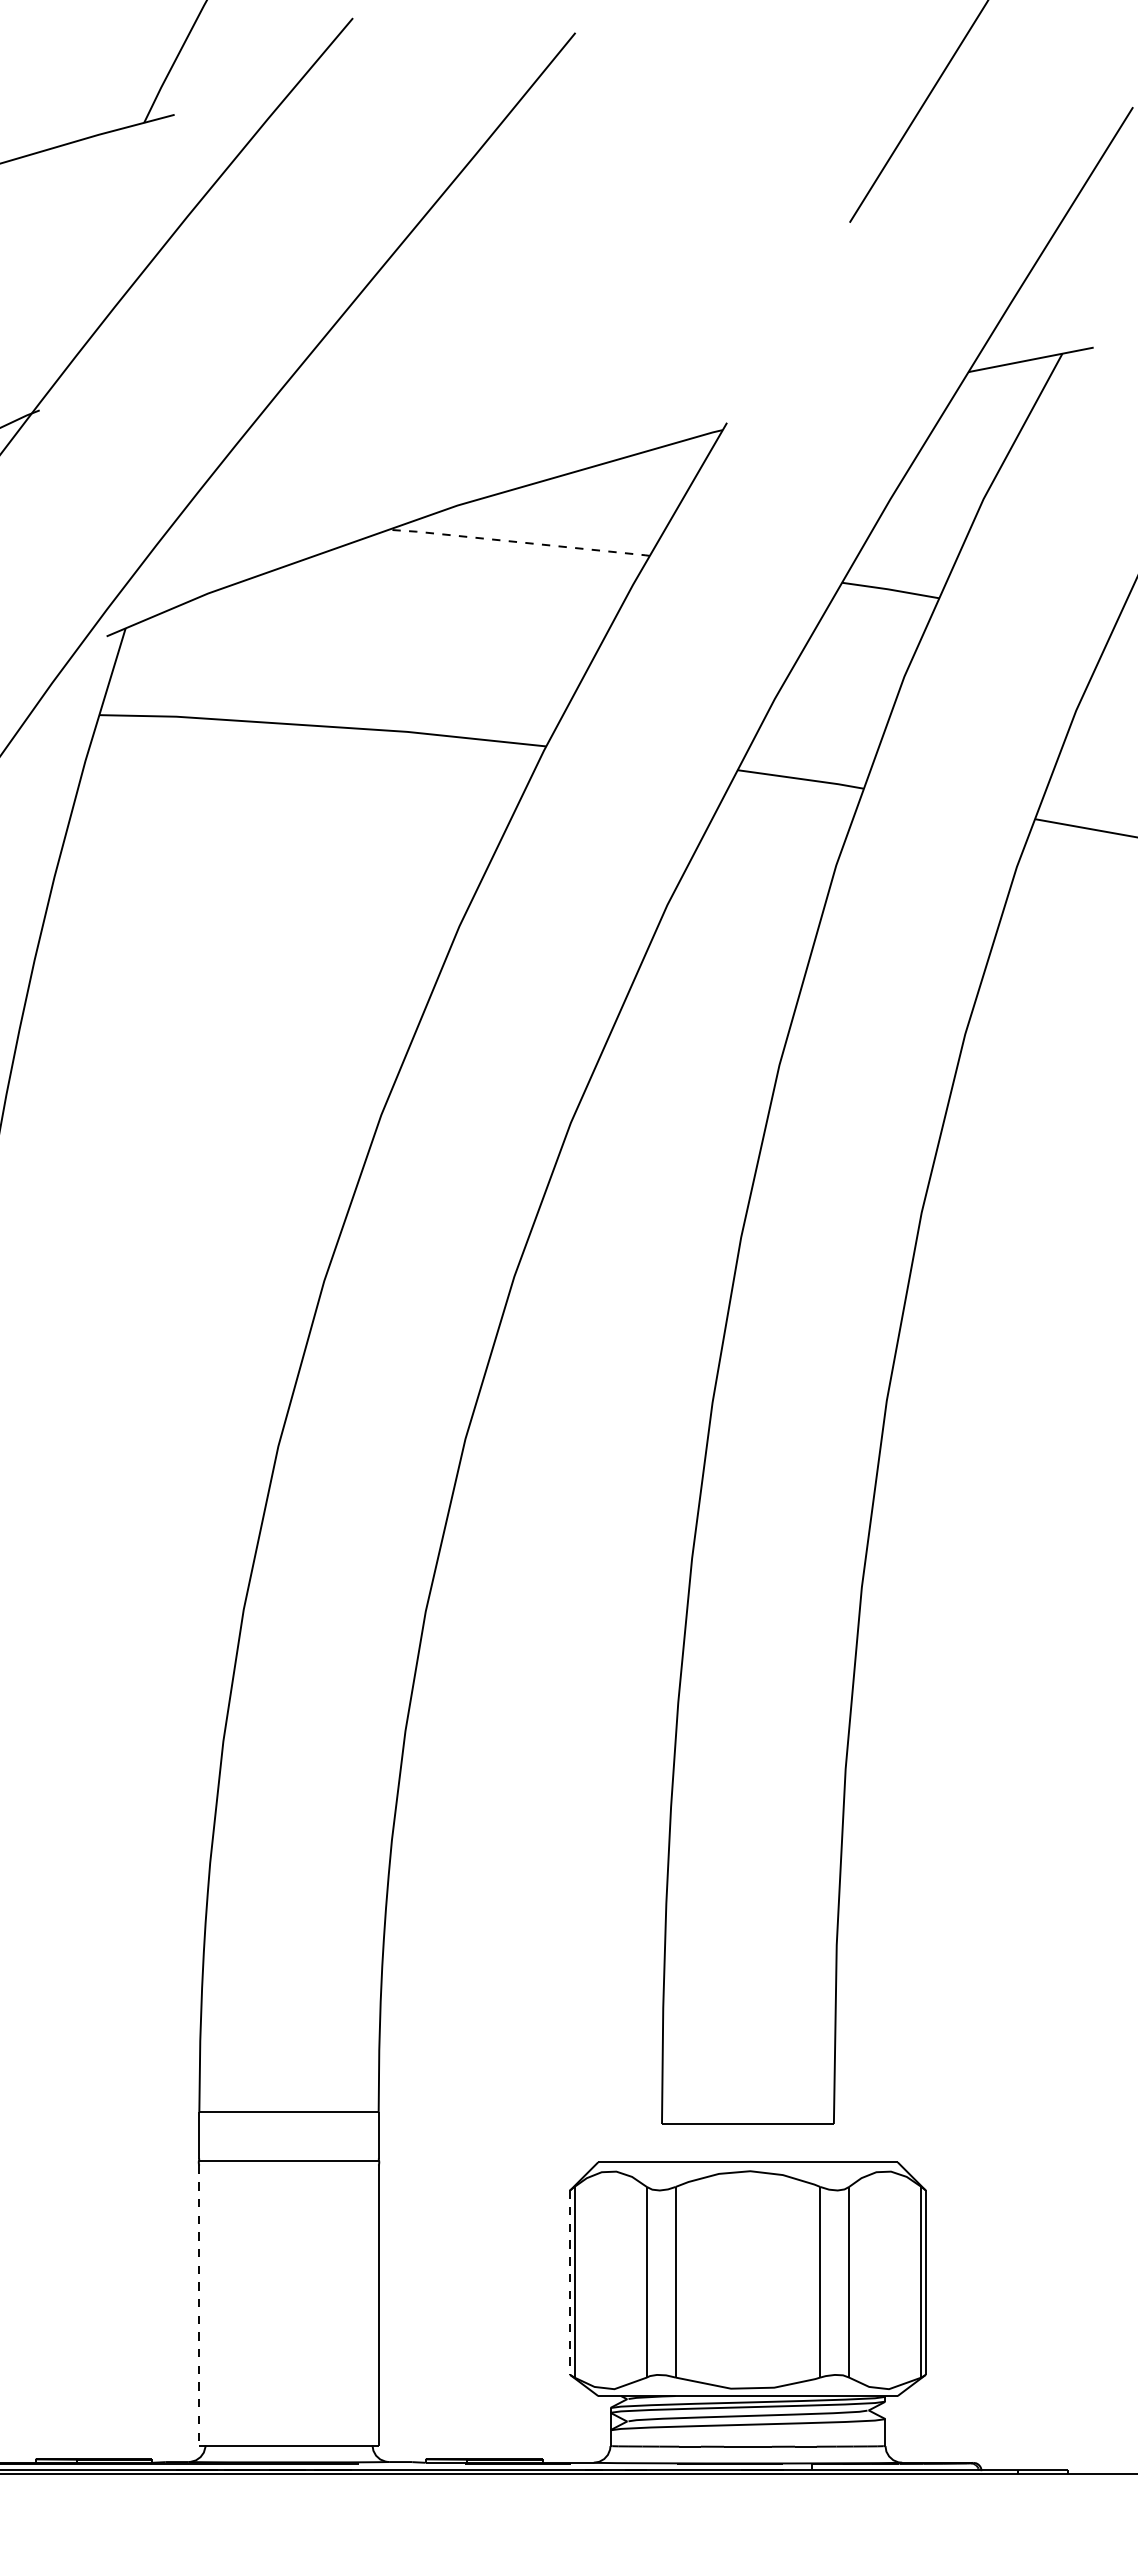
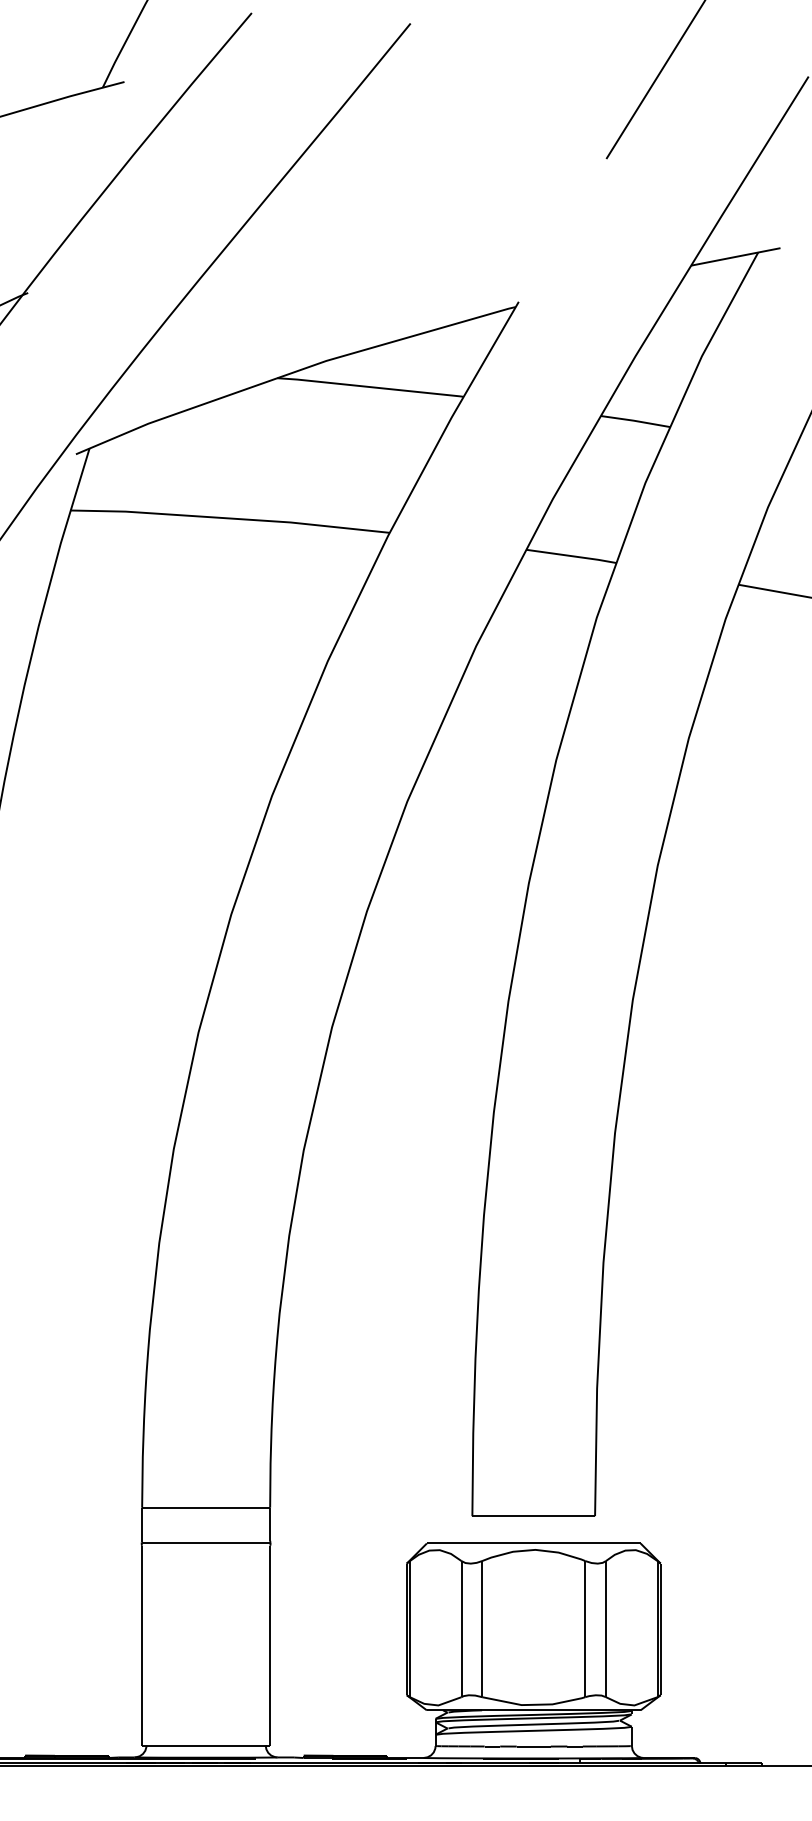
line: (519, 542) -> (370, 387), dashed -> solid
line: (570, 2283) -> (407, 1630), dashed -> solid
line: (199, 2306) -> (142, 1646), dashed -> solid

